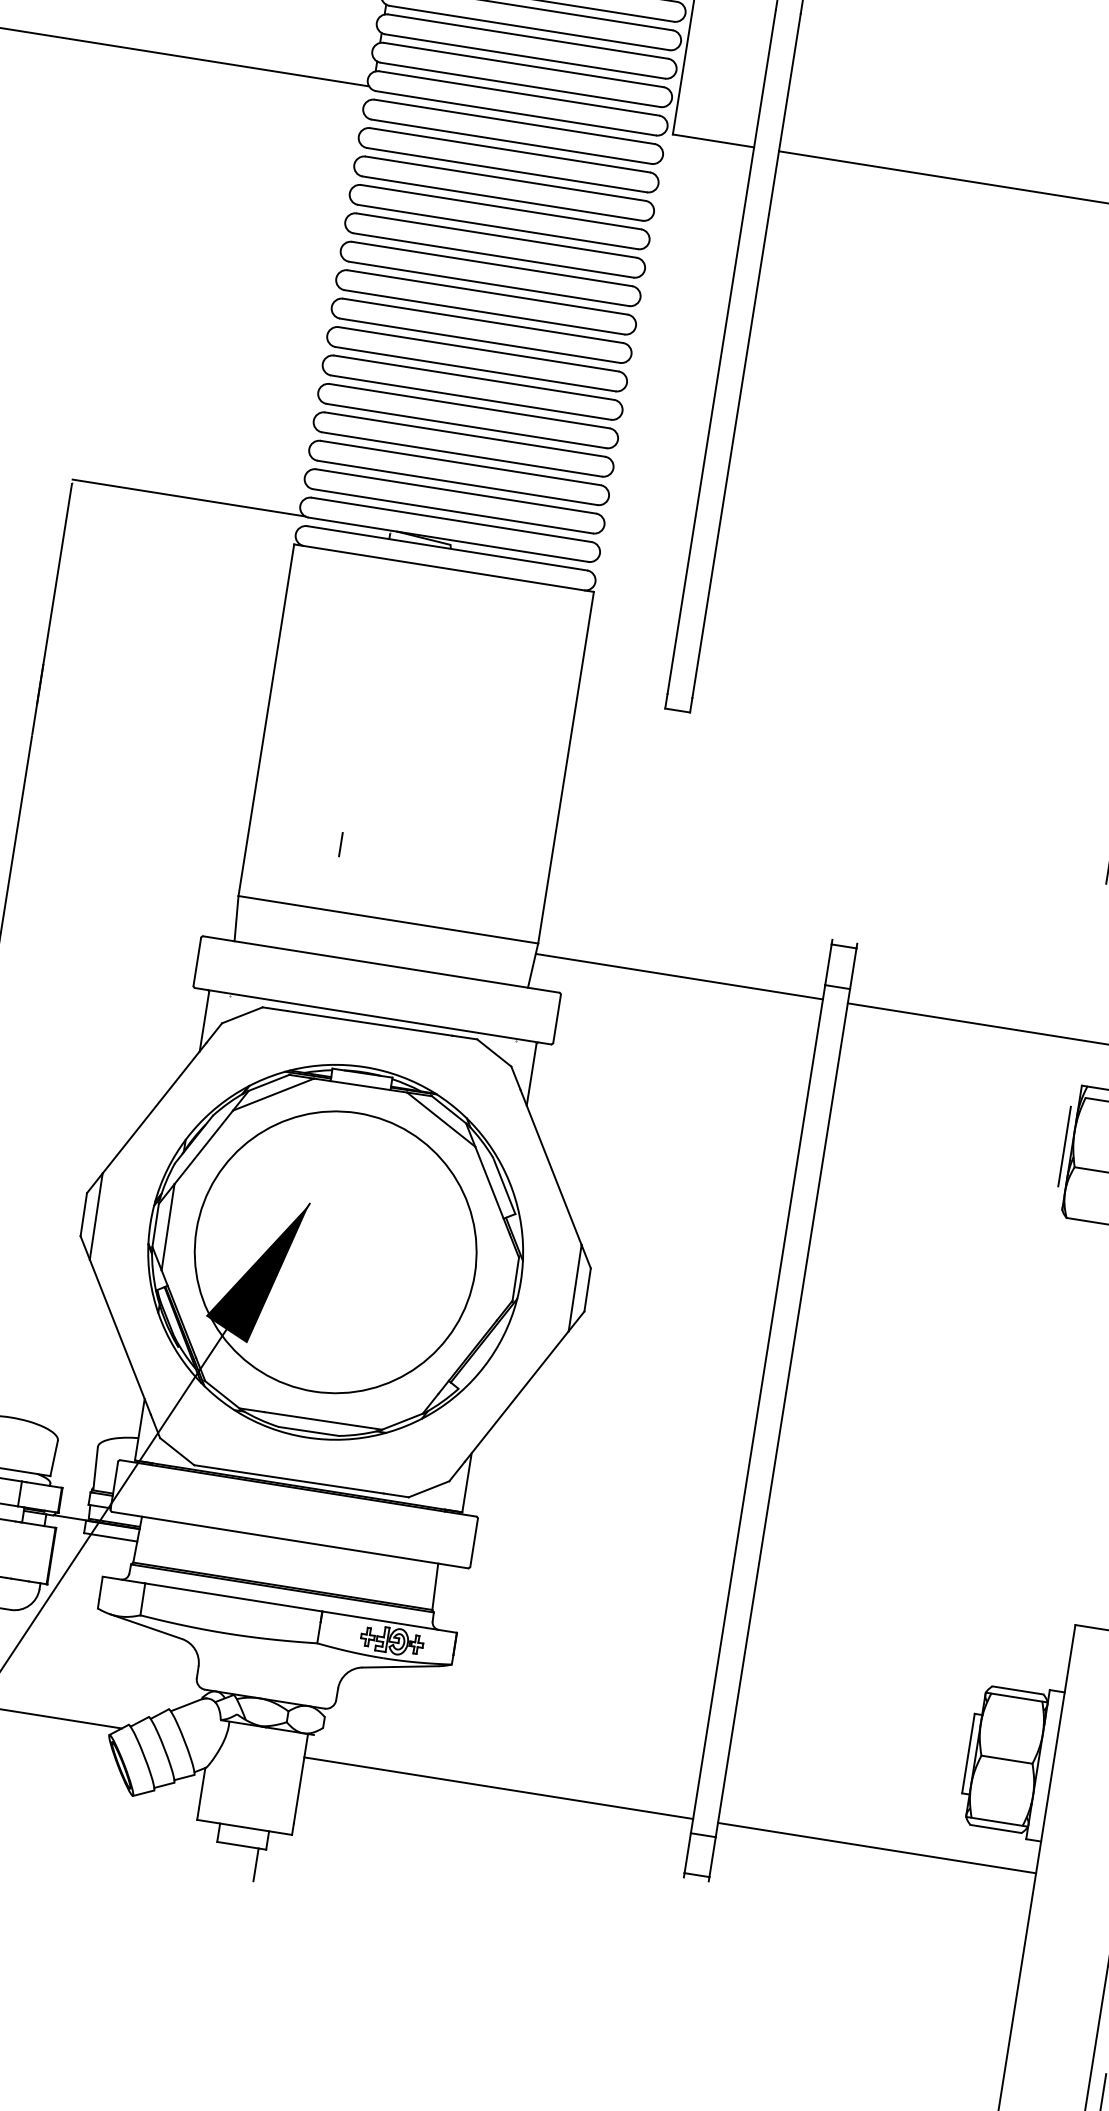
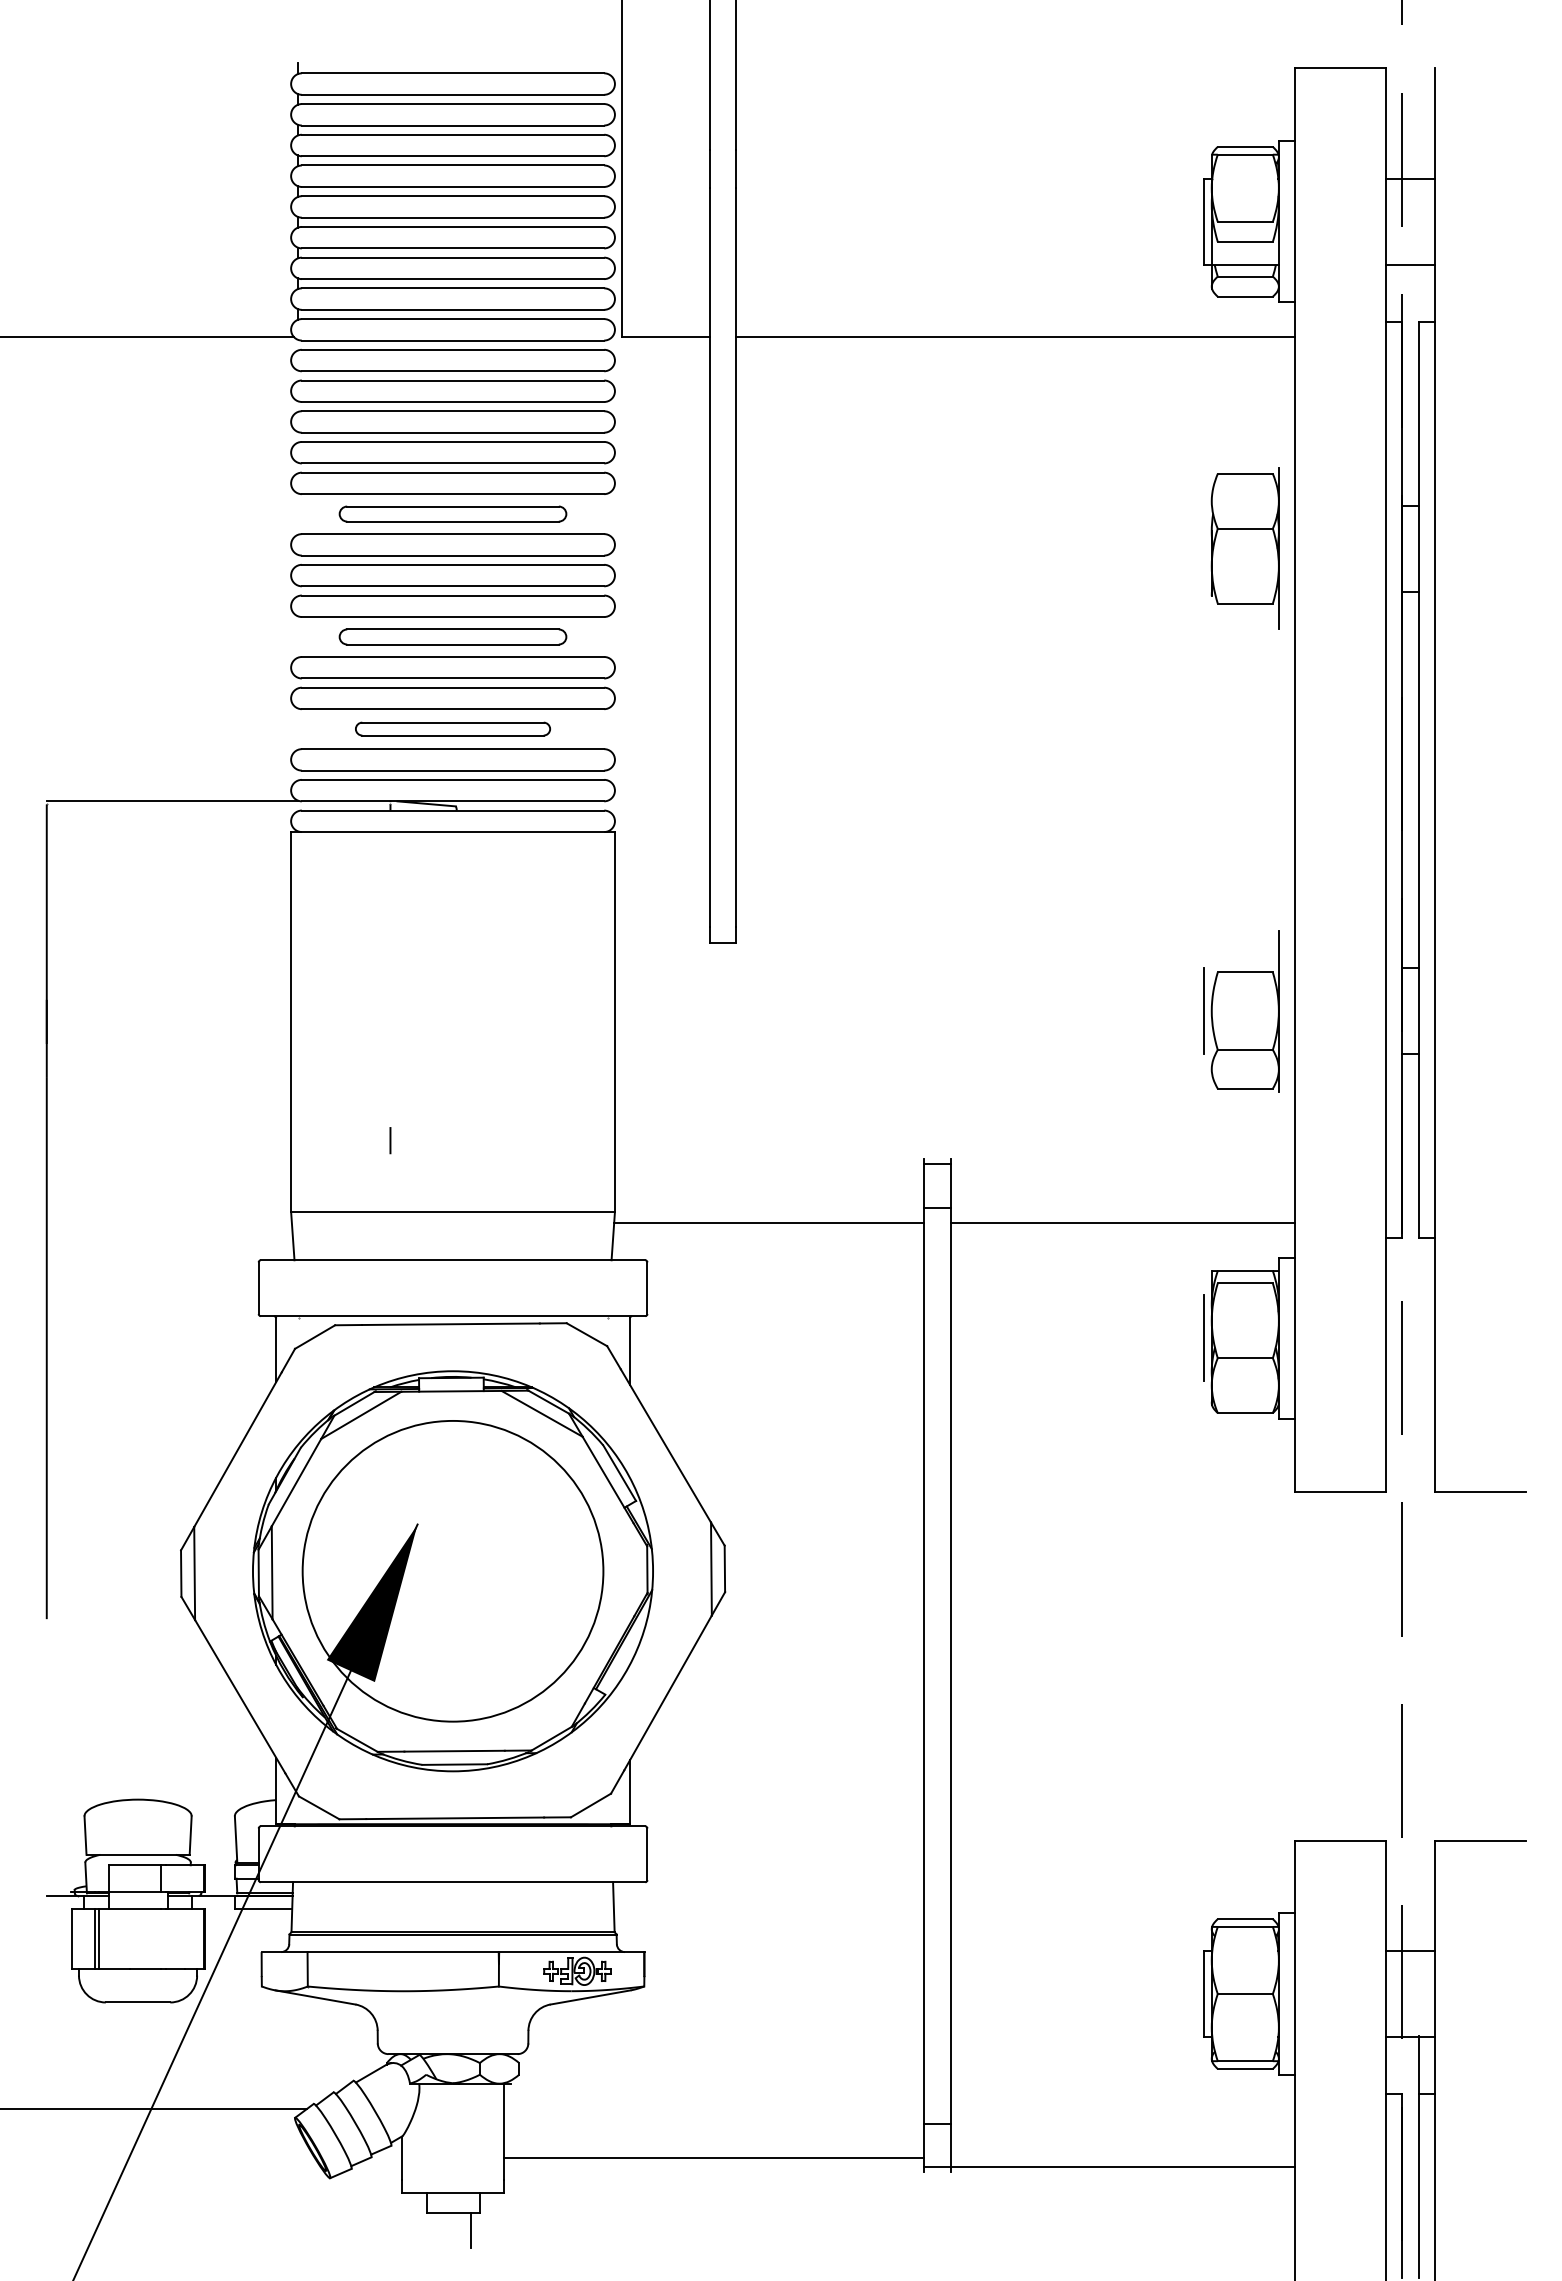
part: (490, 273) -> (452, 513), size x0.7
part: (472, 387) -> (452, 636), size x0.7
part: (458, 472) -> (452, 728), size x0.6
line: (498, 1787) -> (714, 2157), moved
line: (877, 1847) -> (1123, 2166), moved

